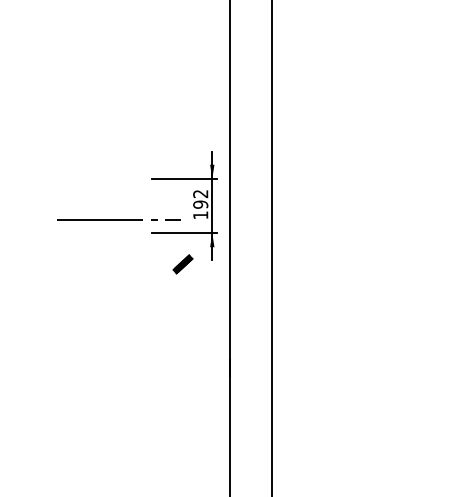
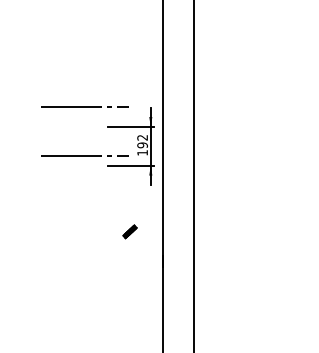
line: (118, 149) -> (84, 106), added
part: (182, 264) -> (129, 231), moved

